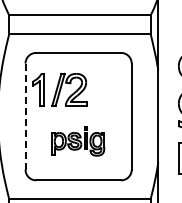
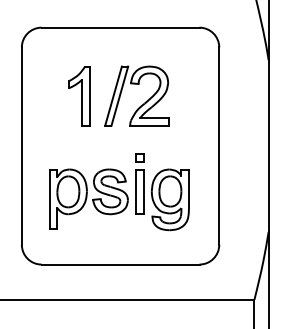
part: (59, 89) -> (118, 95), moved
line: (25, 117) -> (21, 147), dashed -> solid
part: (78, 141) -> (120, 192), size x1.43

